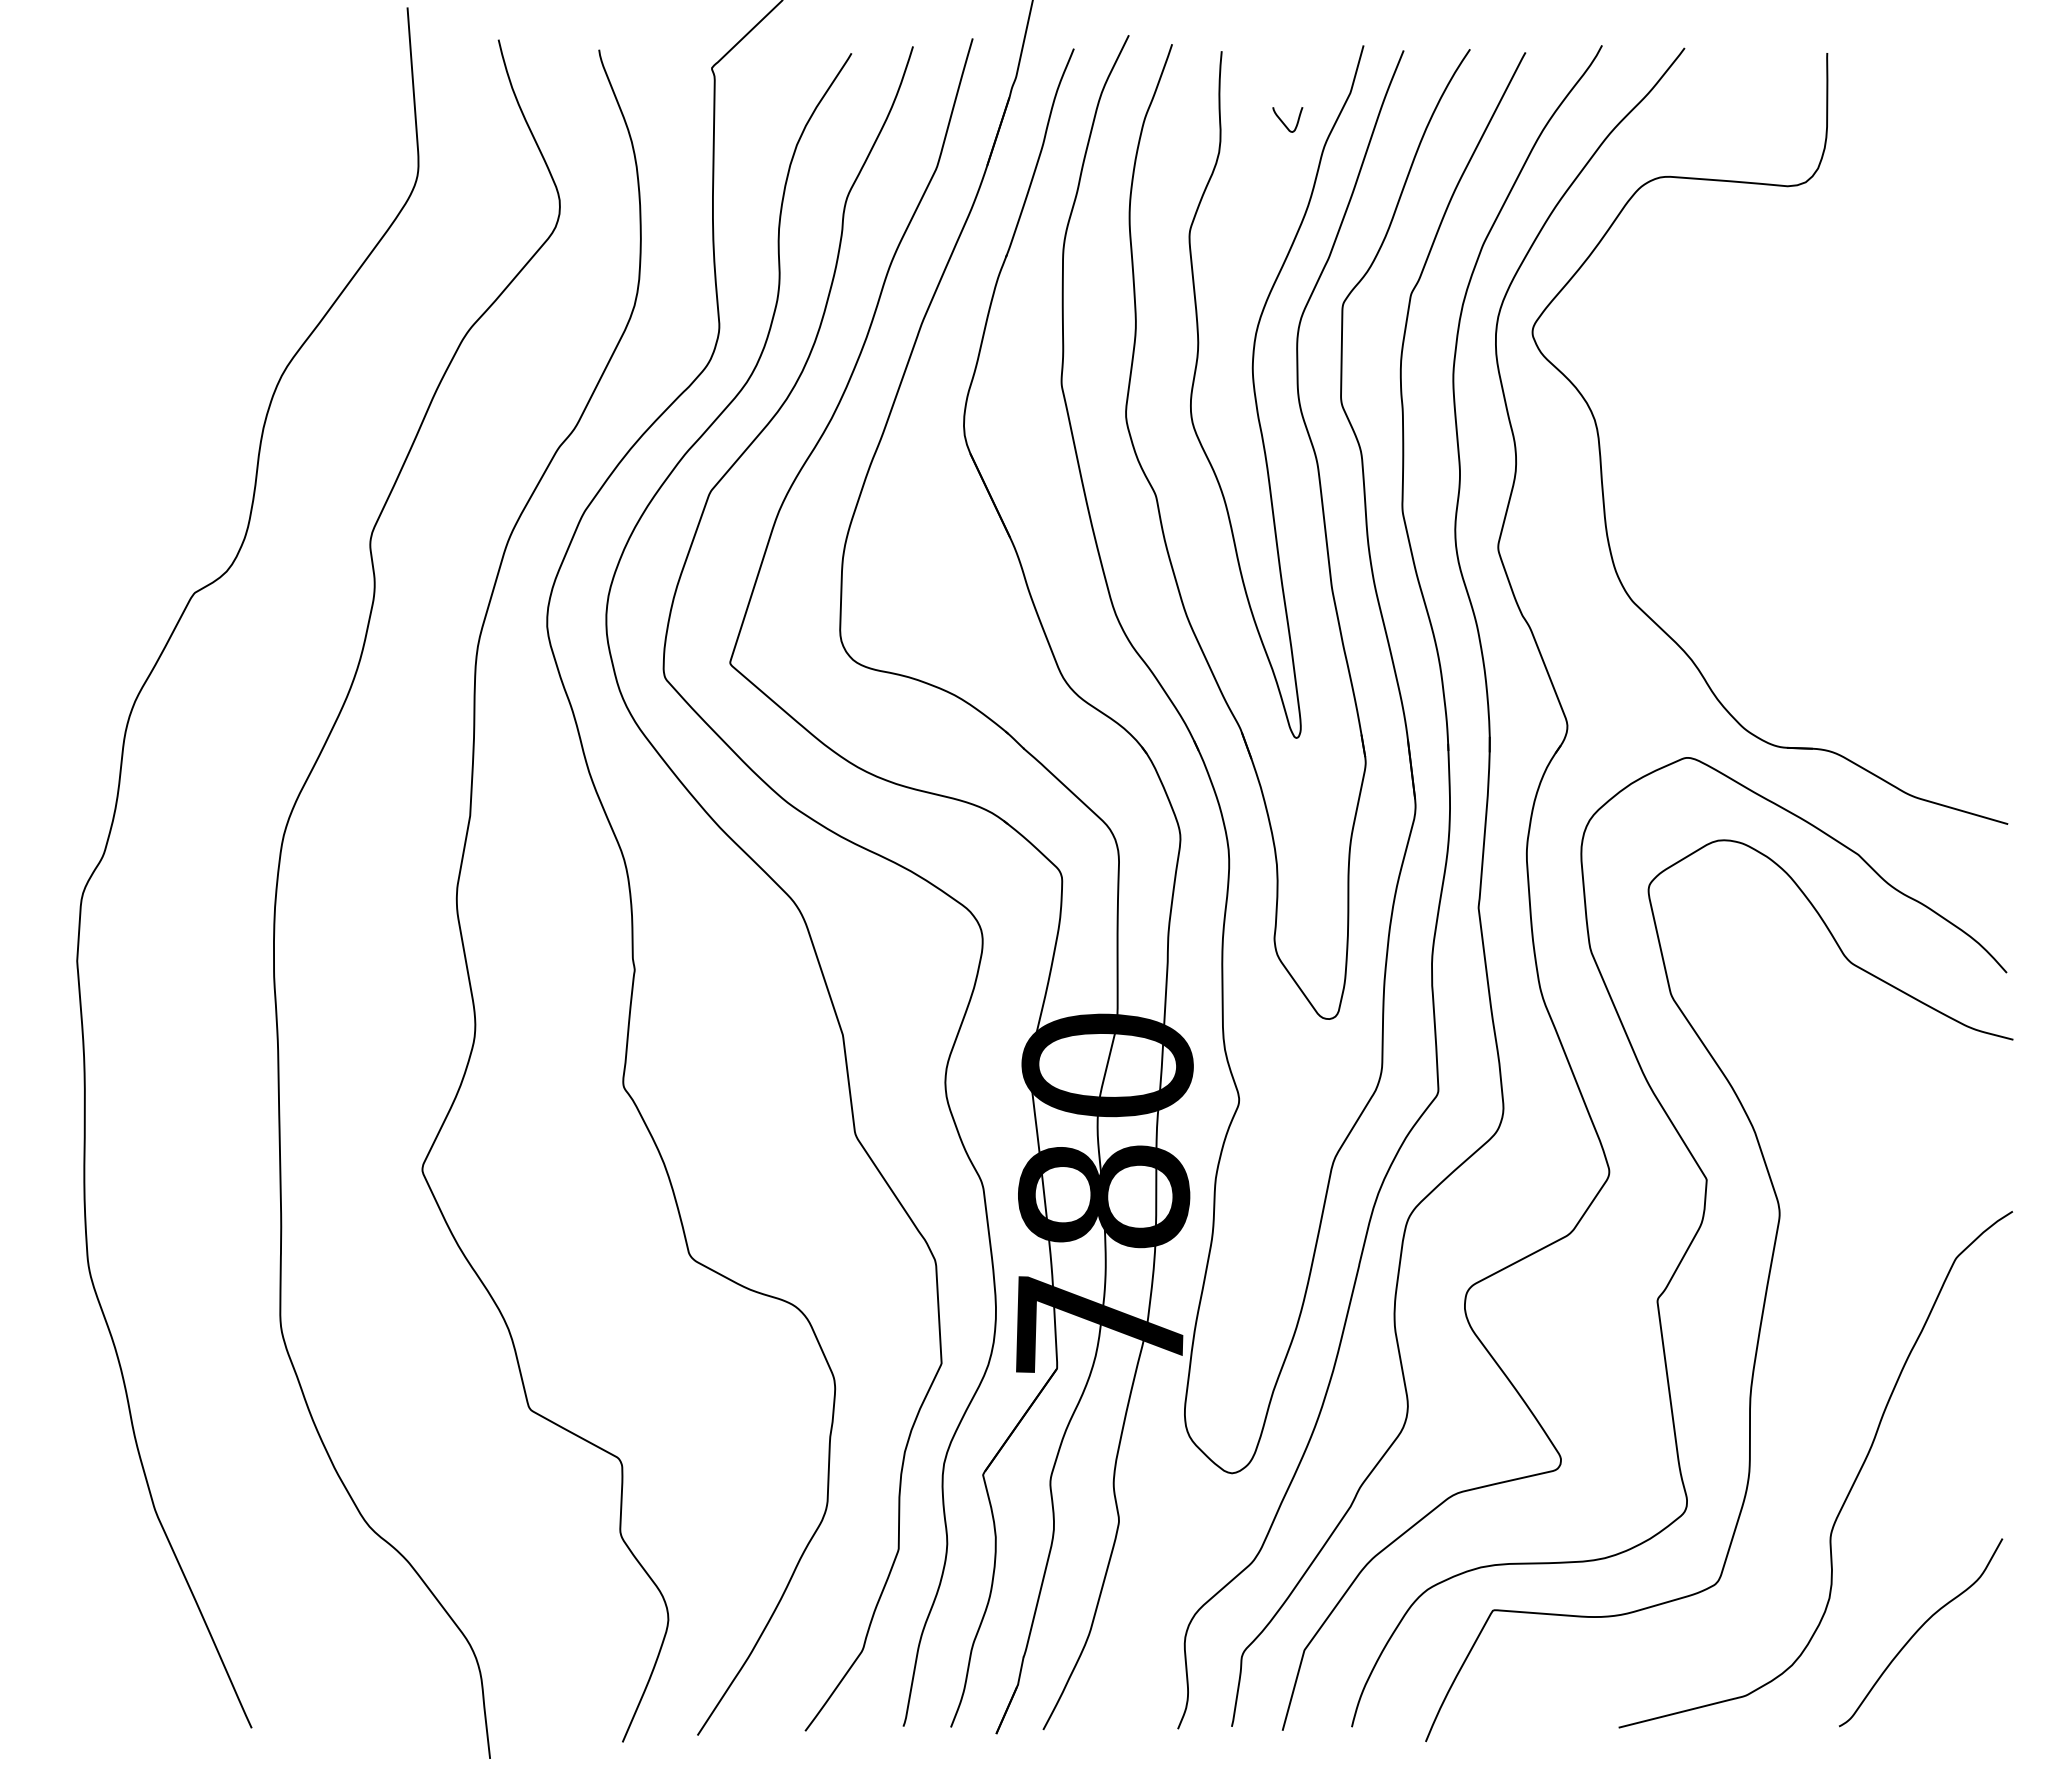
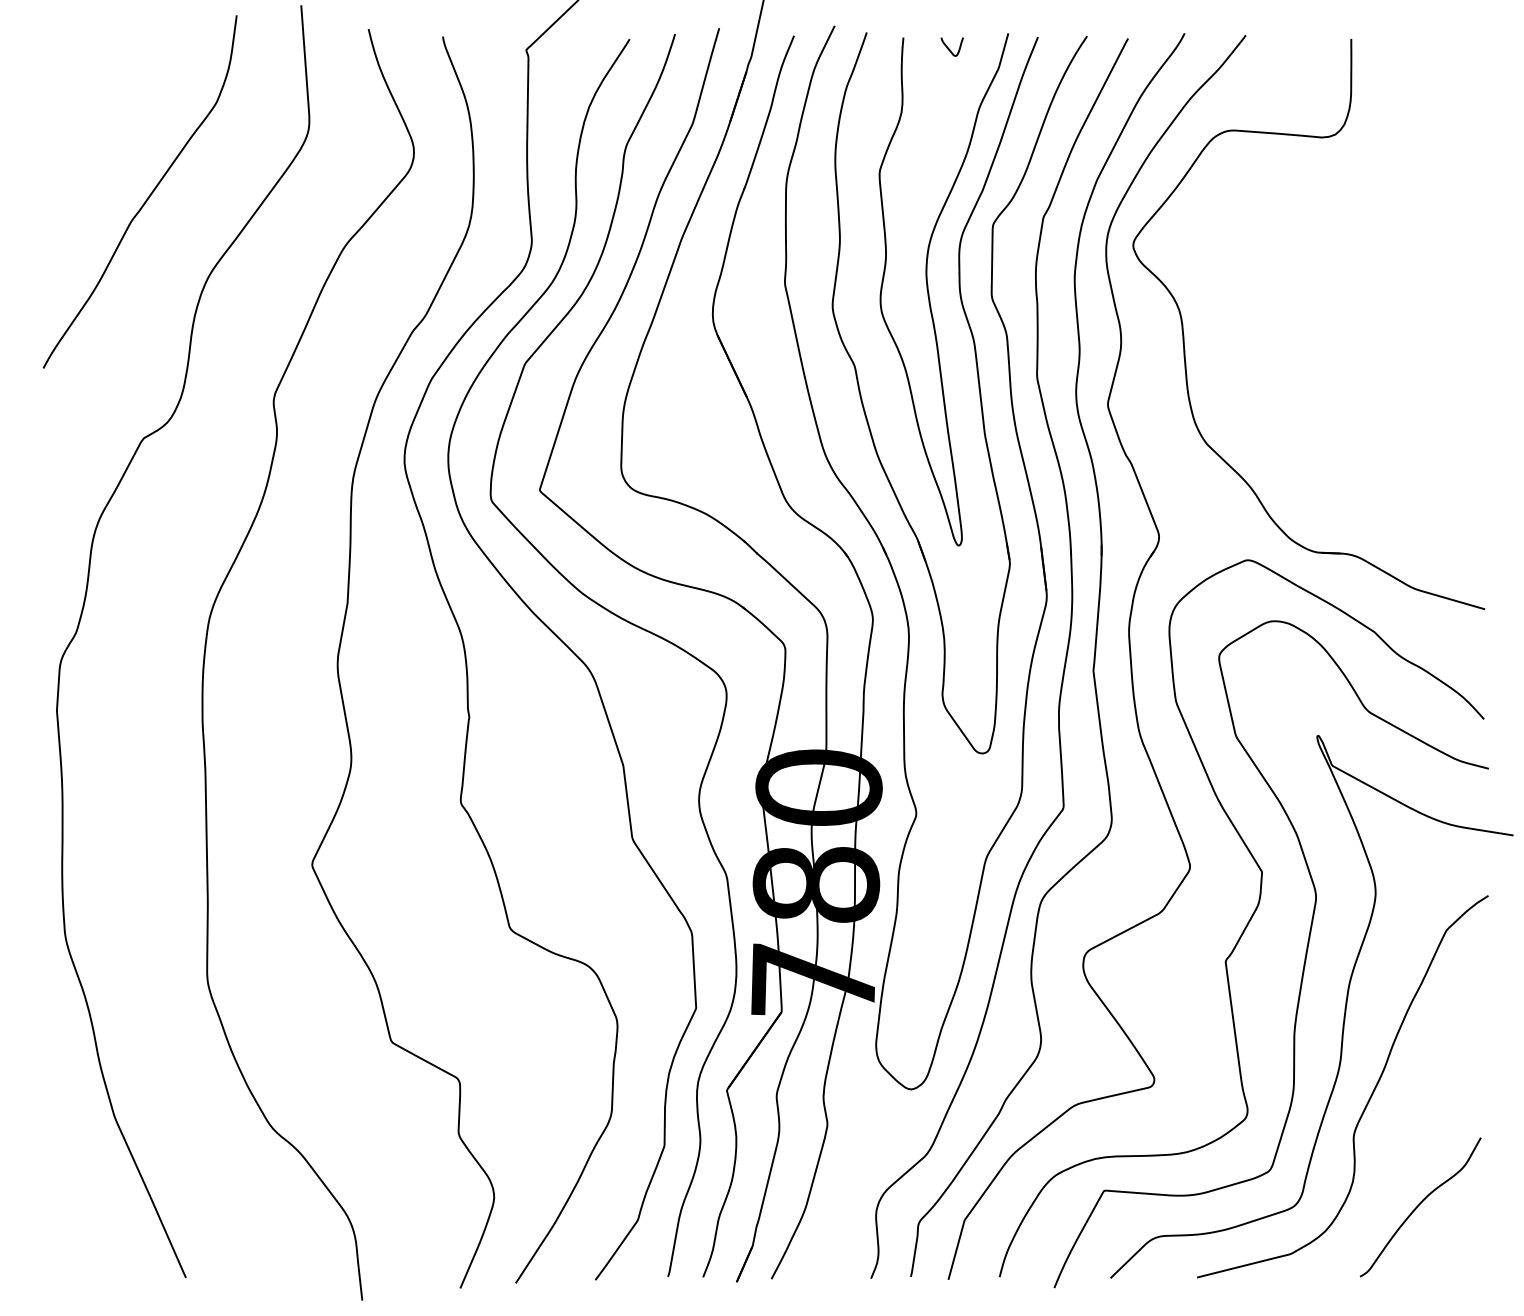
curve: (1283, 121) -> (949, 48), moved
curve: (200, 266) -> (148, 196), added
curve: (1818, 1363) -> (1344, 1008), added

